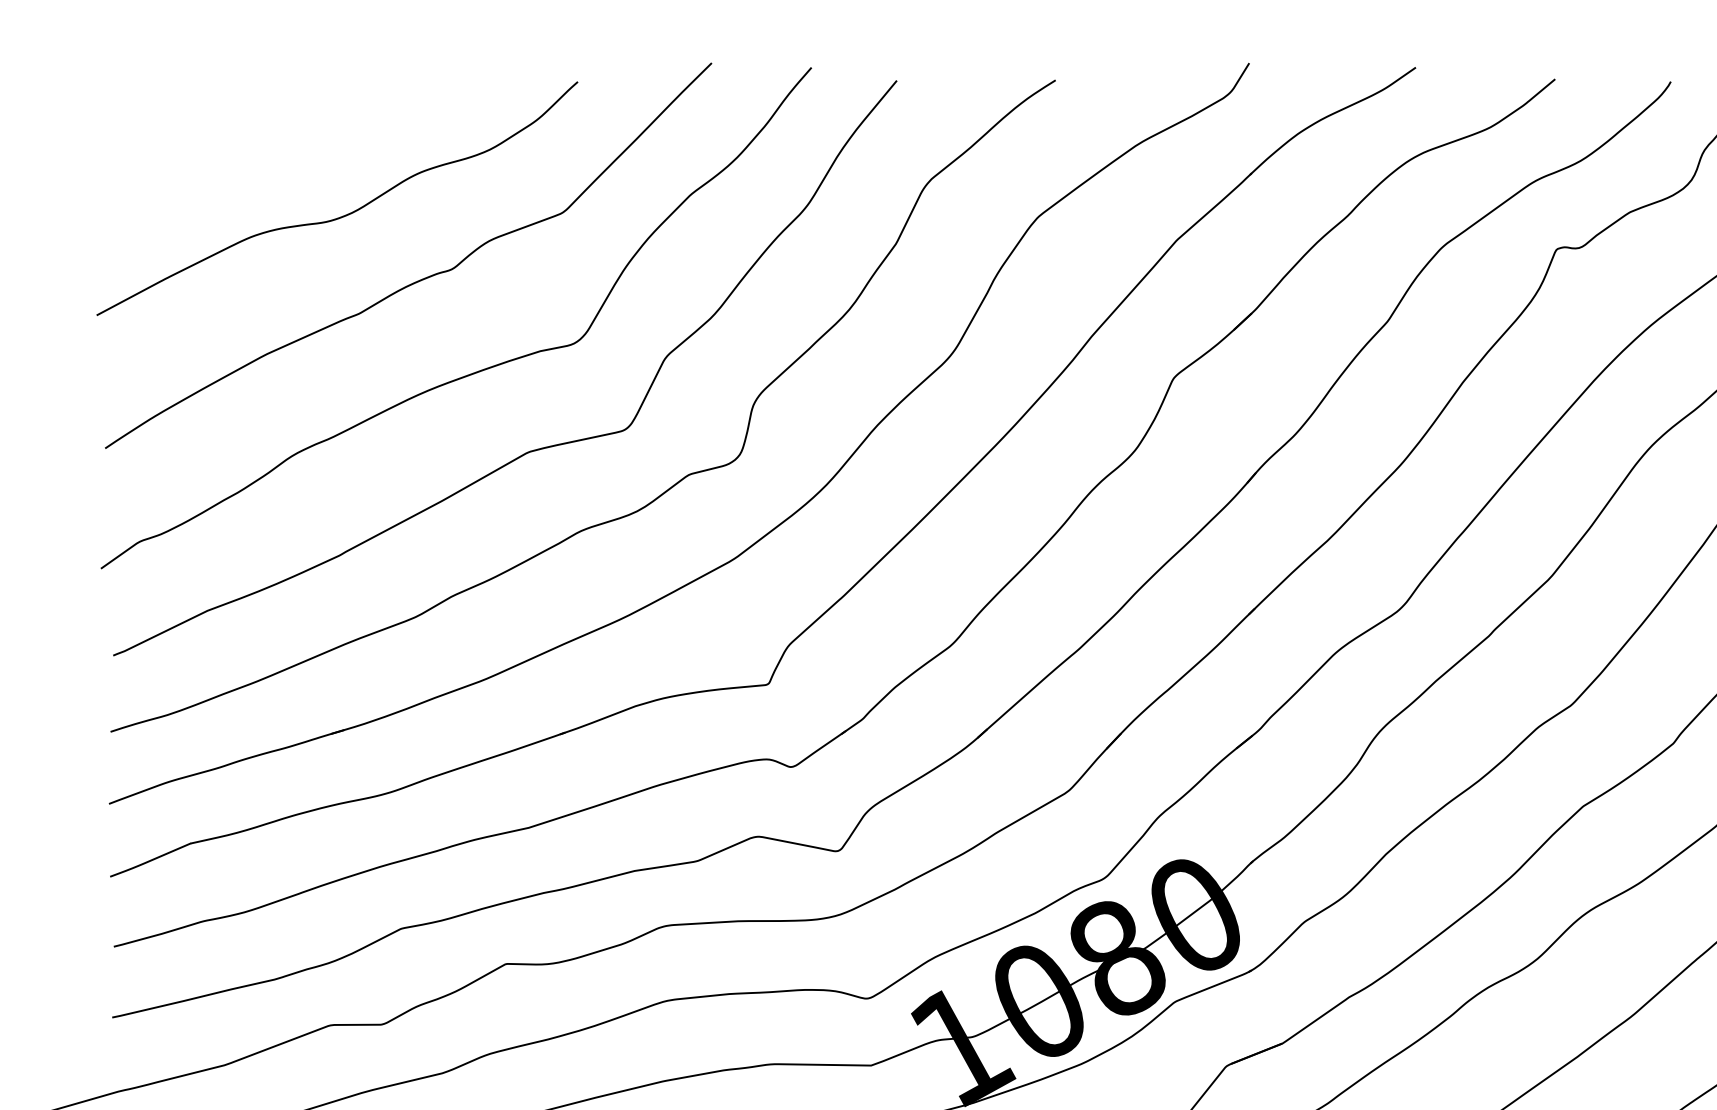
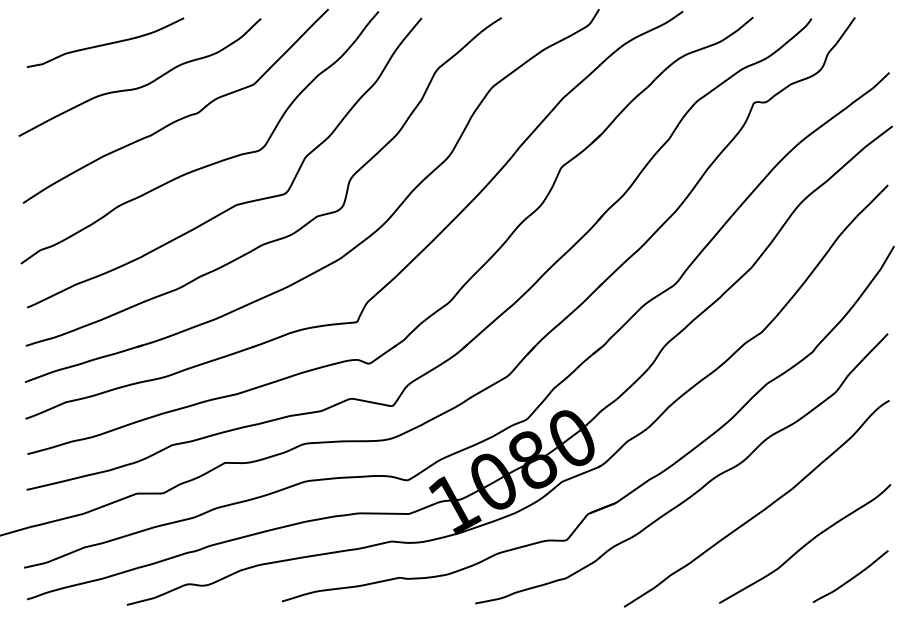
curve: (268, 131) -> (105, 43), added

